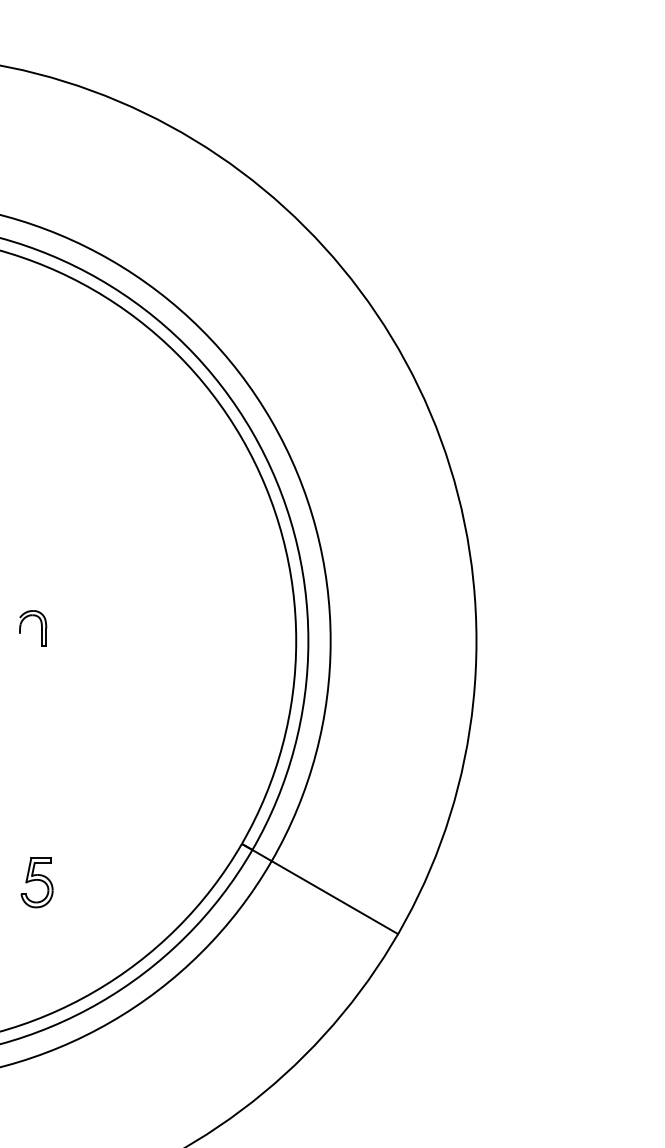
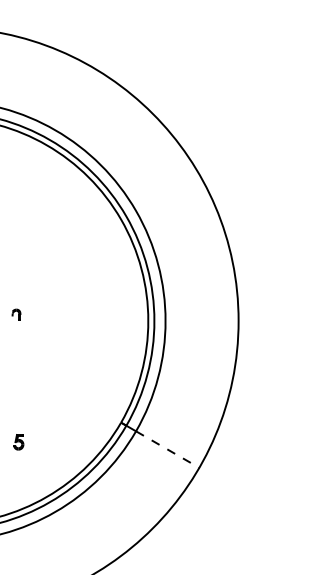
part: (32, 627) -> (16, 314), size x0.6
part: (36, 883) -> (18, 442), size x0.6
line: (334, 897) -> (167, 449), solid -> dashed

